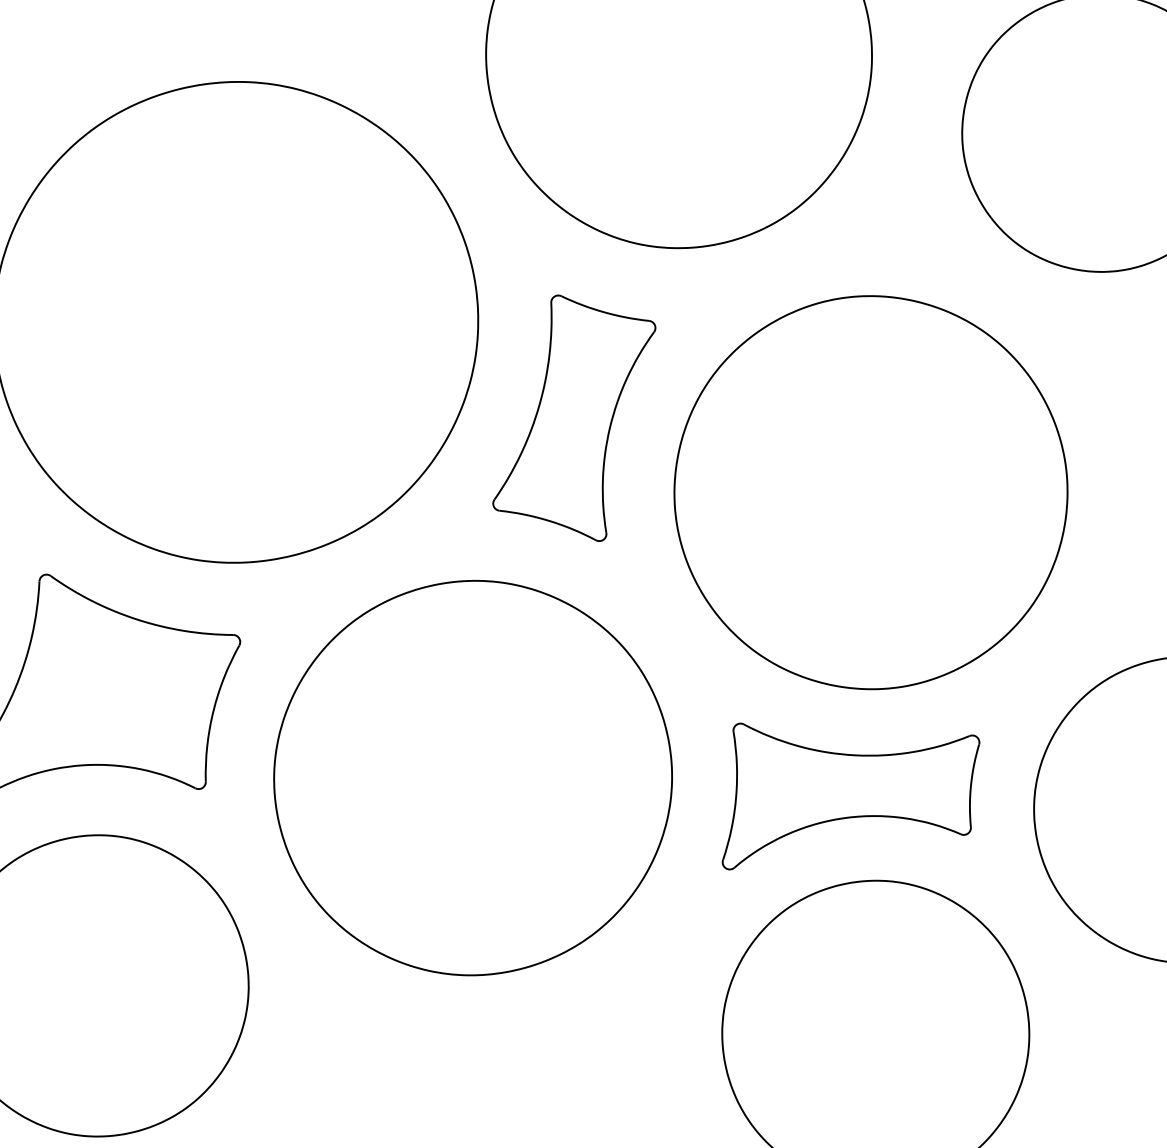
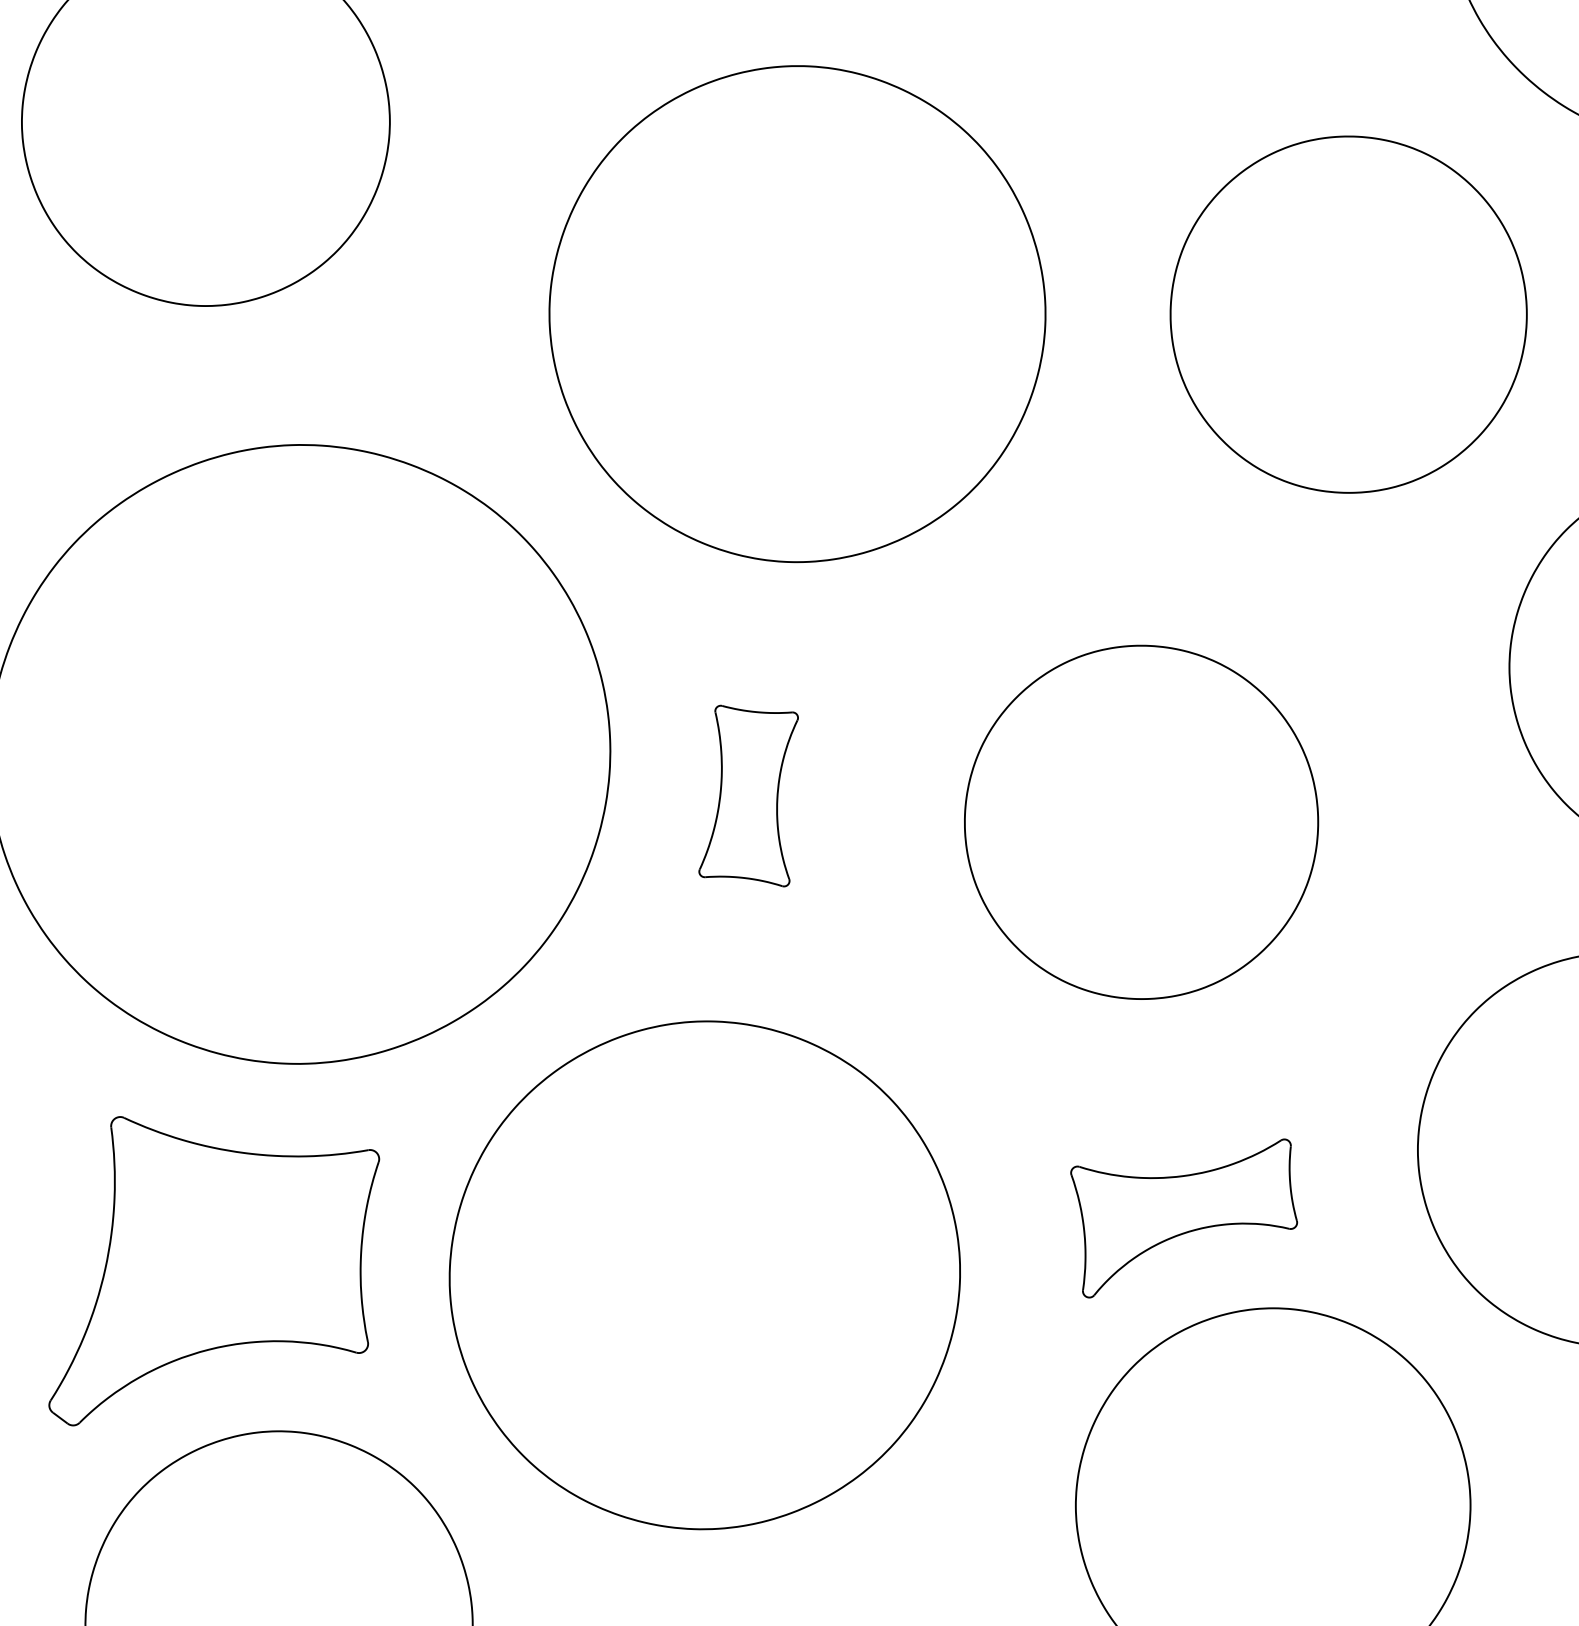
part: (573, 416) -> (748, 795), size x0.6
part: (870, 492) -> (1141, 822), size x0.7
part: (847, 801) -> (1183, 1218), size x0.7

